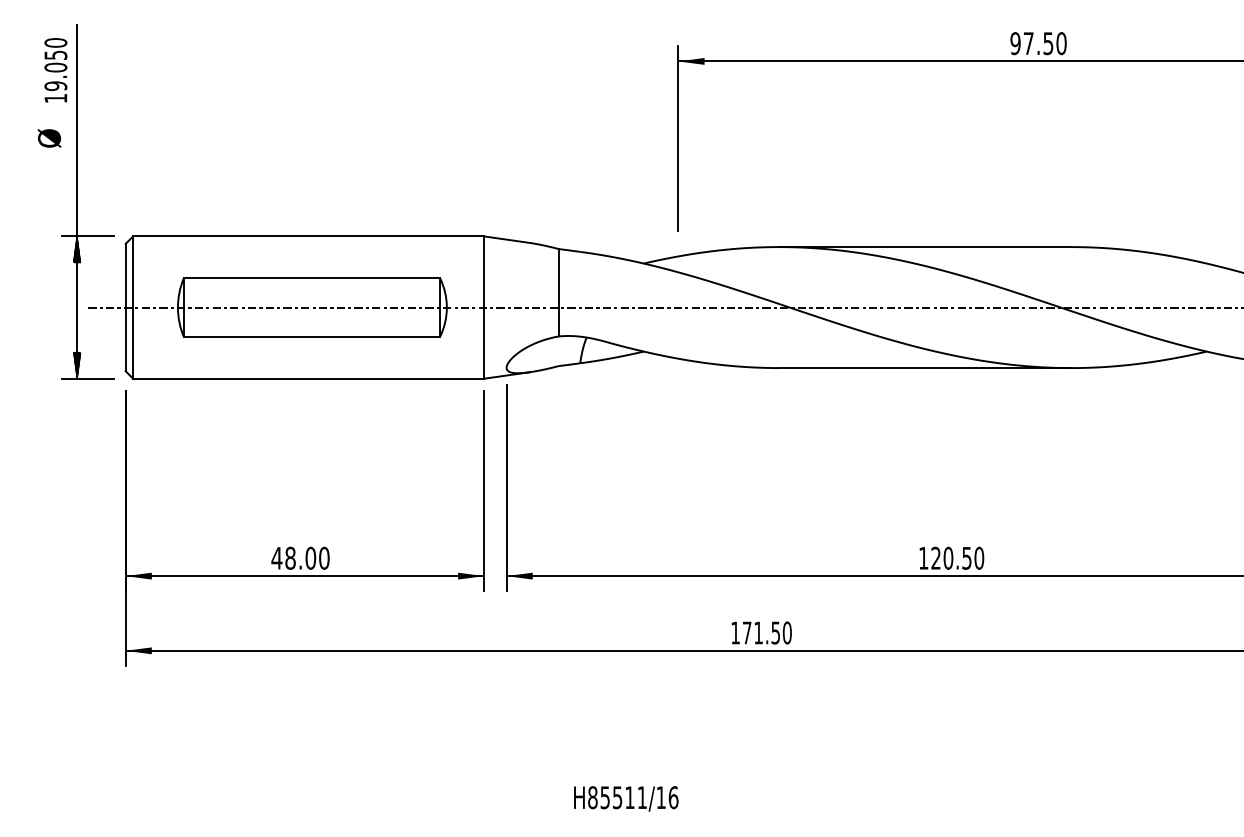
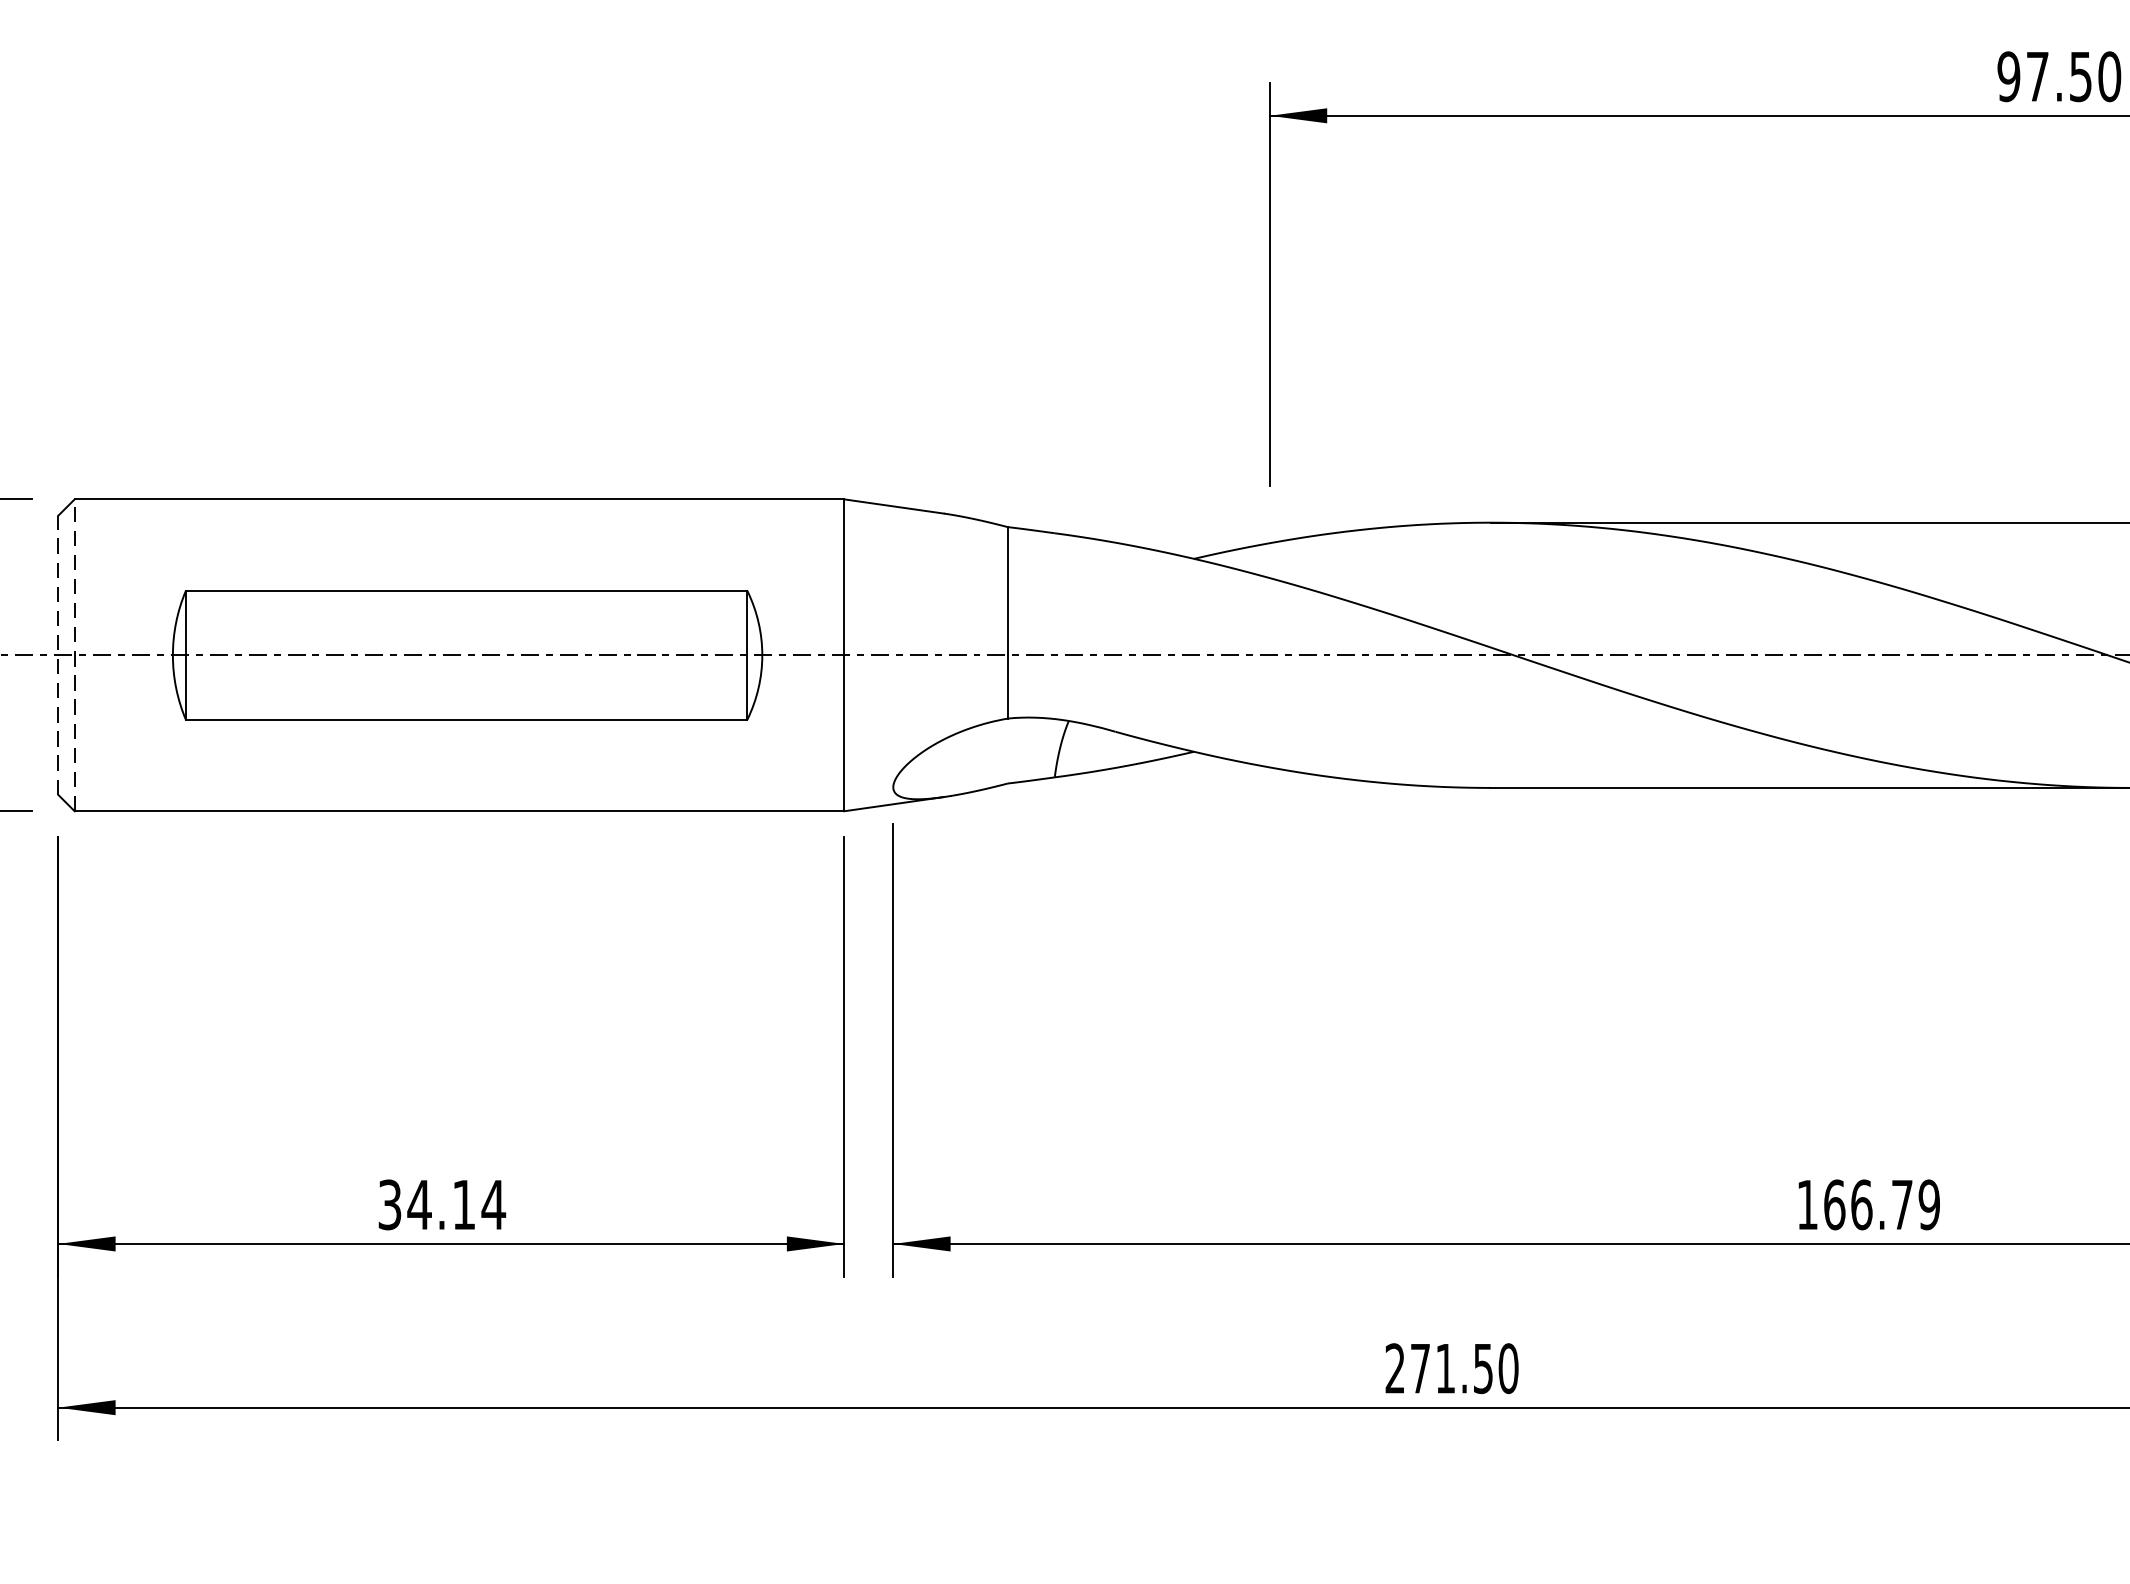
line: (125, 307) -> (57, 655), solid -> dashed
line: (133, 307) -> (75, 655), solid -> dashed
text: (300, 557) -> (441, 1203), 48.00 -> 34.14
text: (957, 557) -> (1881, 1203), 120.50 -> 166.79
text: (735, 632) -> (1394, 1367), 171.50 -> 271.50

